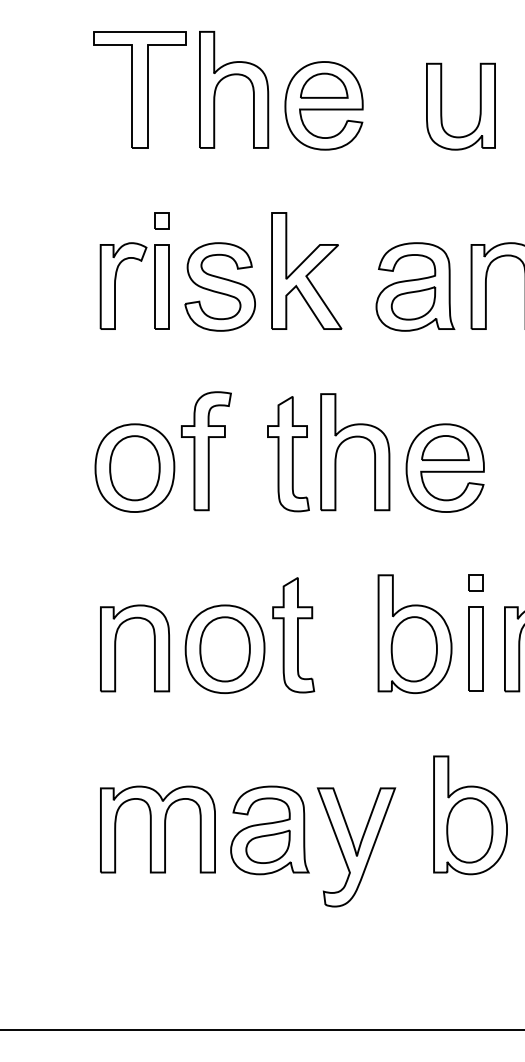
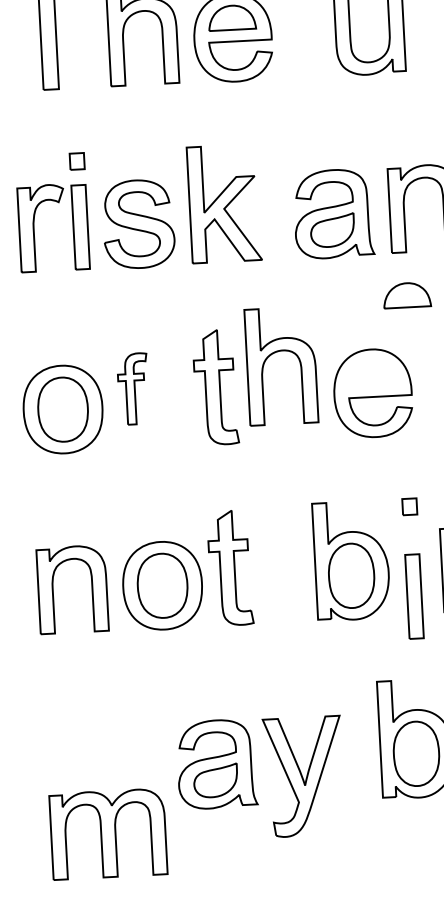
part: (352, 438) -> (277, 352), moved
part: (445, 447) -> (407, 294), moved
part: (205, 451) -> (132, 389), size x0.6
part: (475, 648) -> (413, 595), moved
part: (157, 829) -> (107, 834), moved

